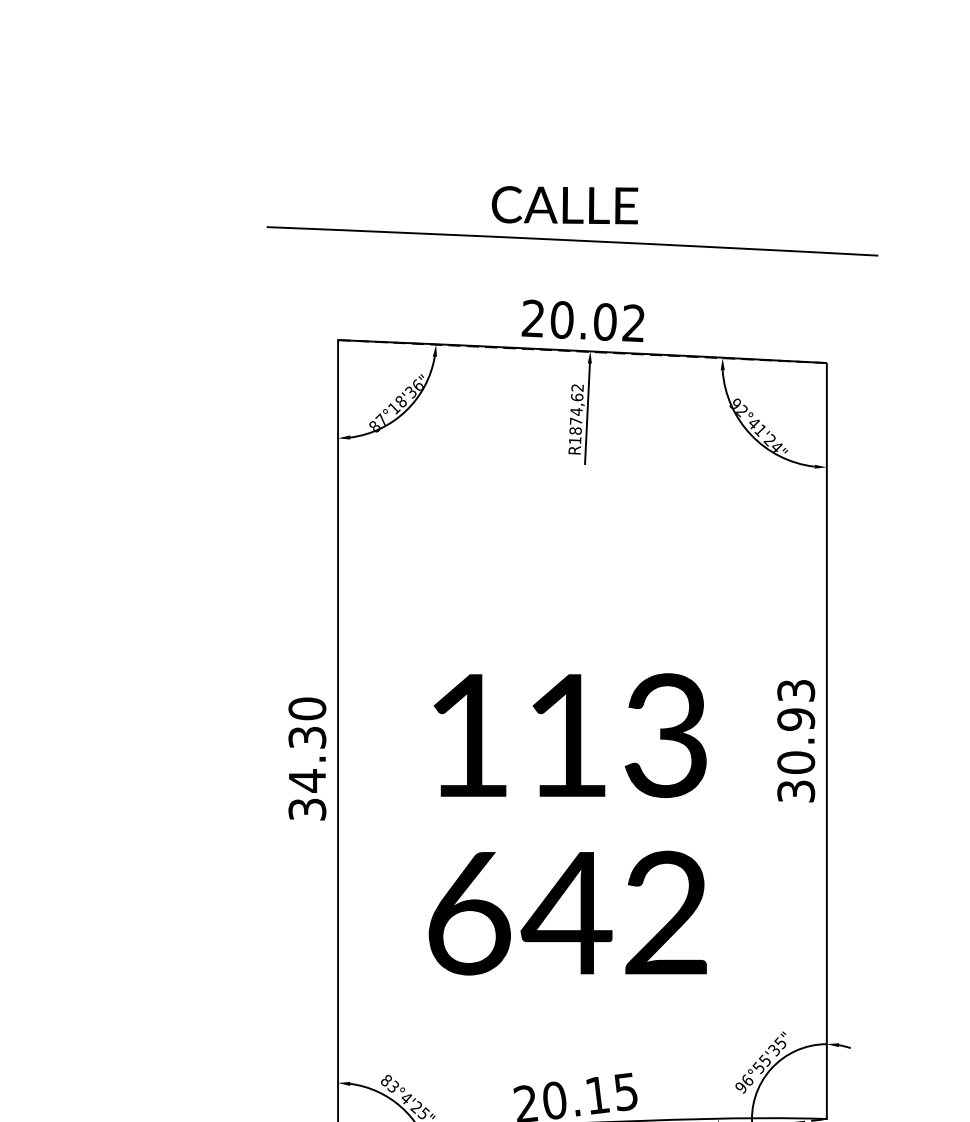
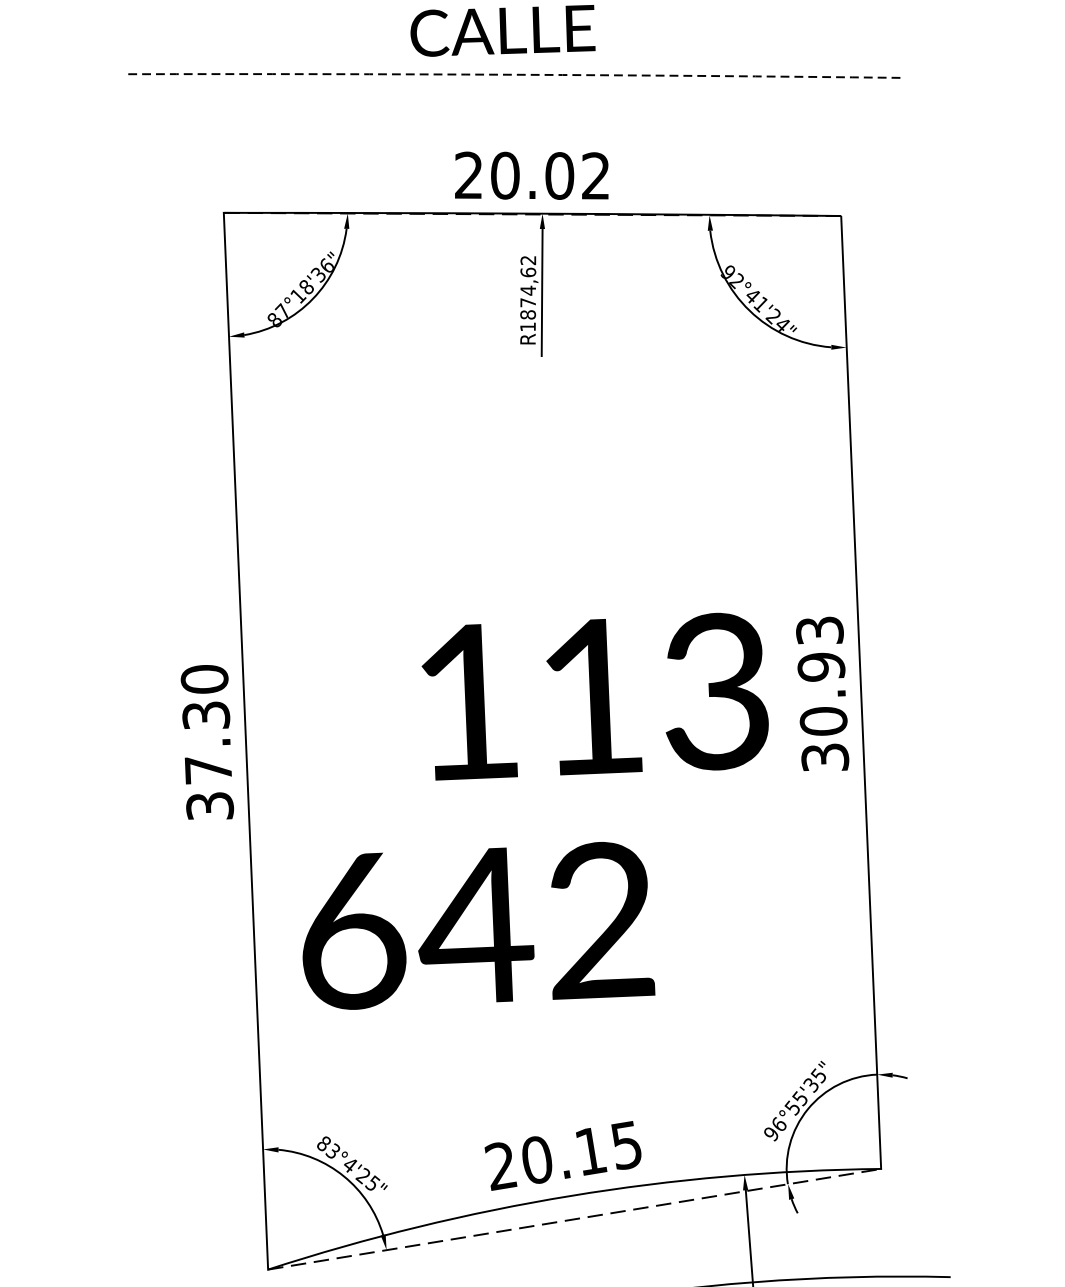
line: (572, 240) -> (514, 74), solid -> dashed
text: (569, 735) -> (594, 696), moved
text: (307, 780) -> (208, 769), 34.30 -> 37.30
text: (567, 912) -> (476, 925), moved

